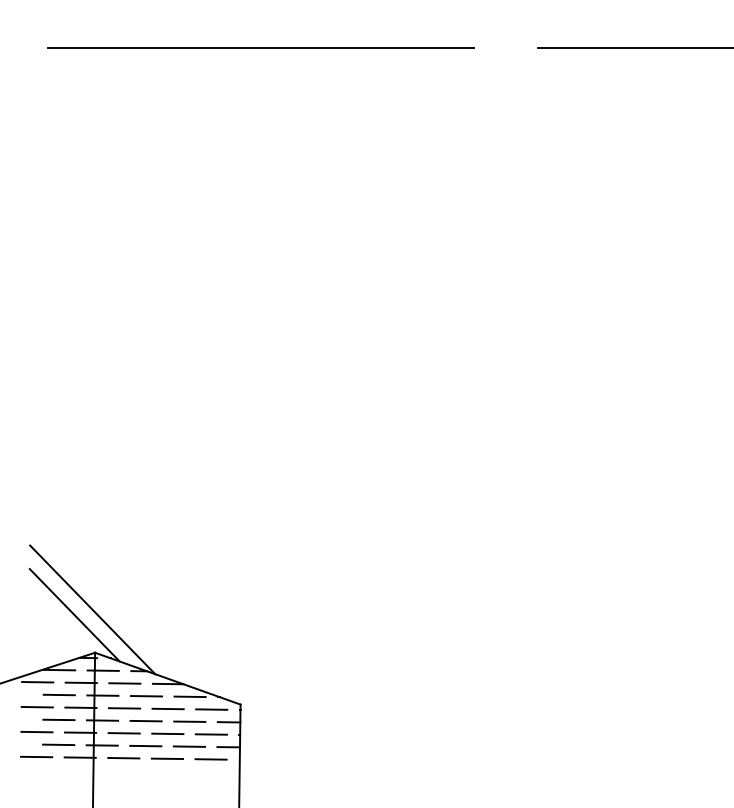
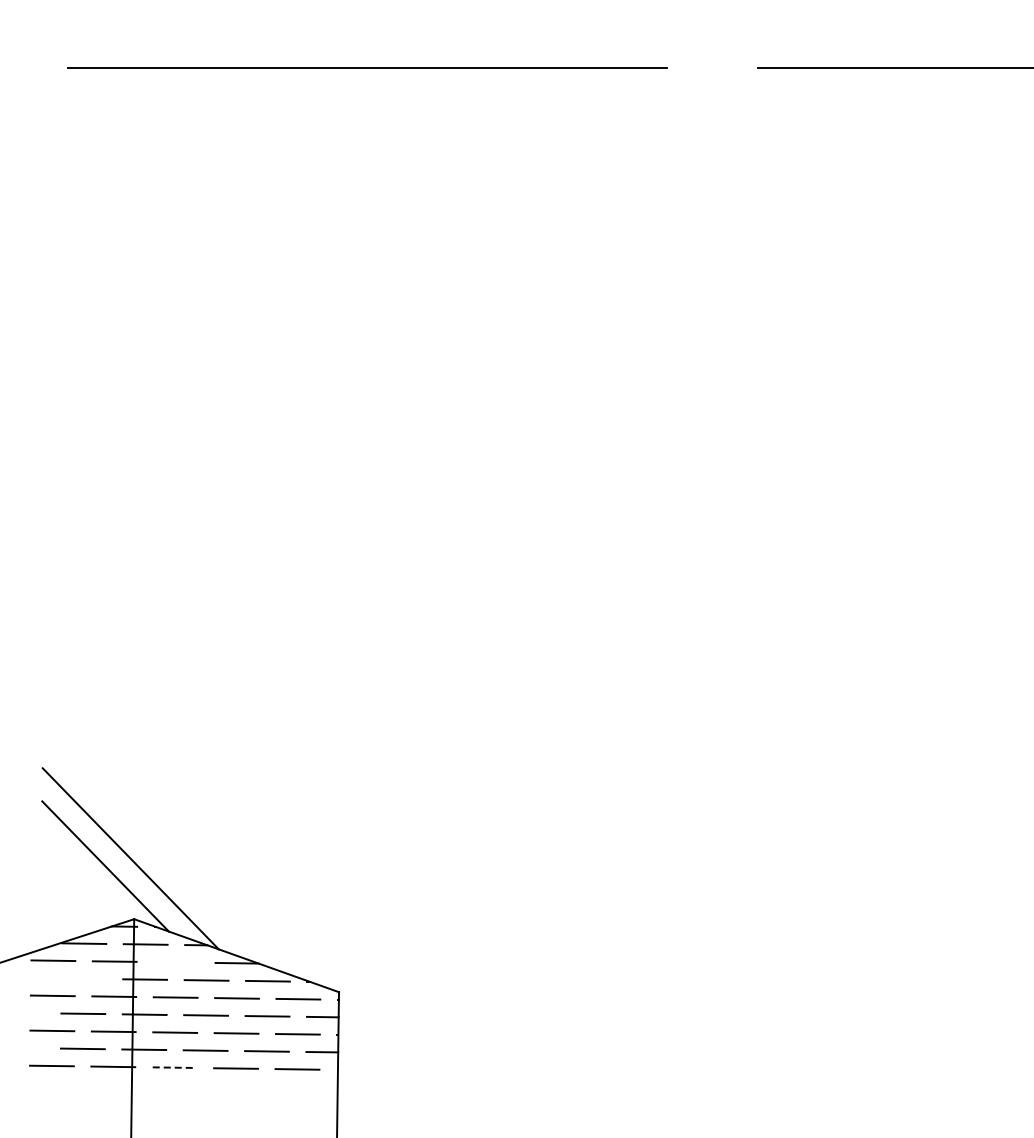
line: (125, 683) -> (176, 962), removed
line: (59, 694) -> (83, 978), removed
line: (123, 758) -> (174, 1067), solid -> dashed

